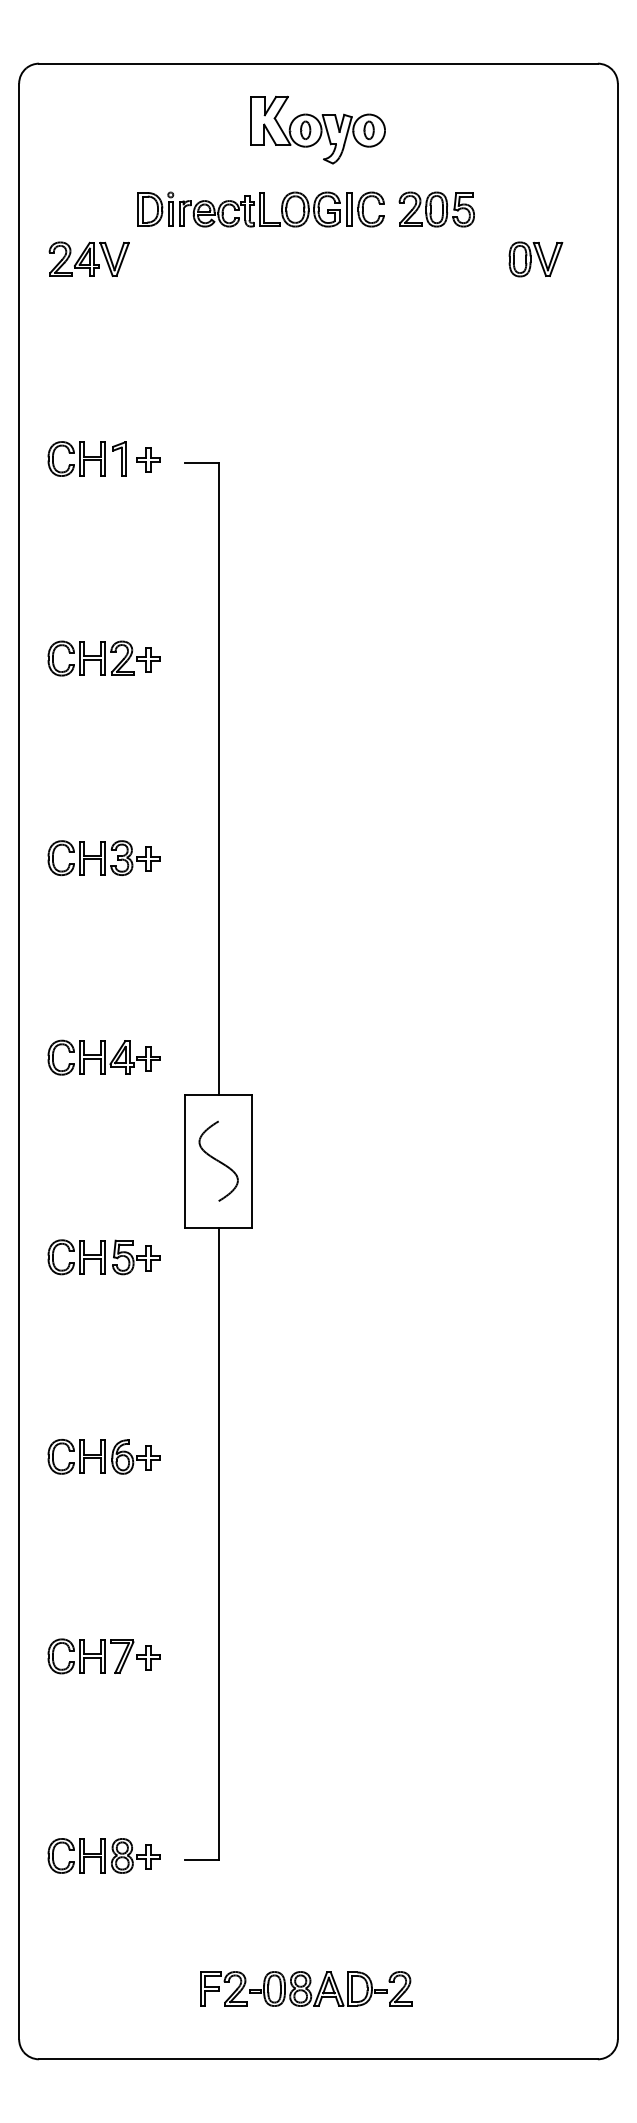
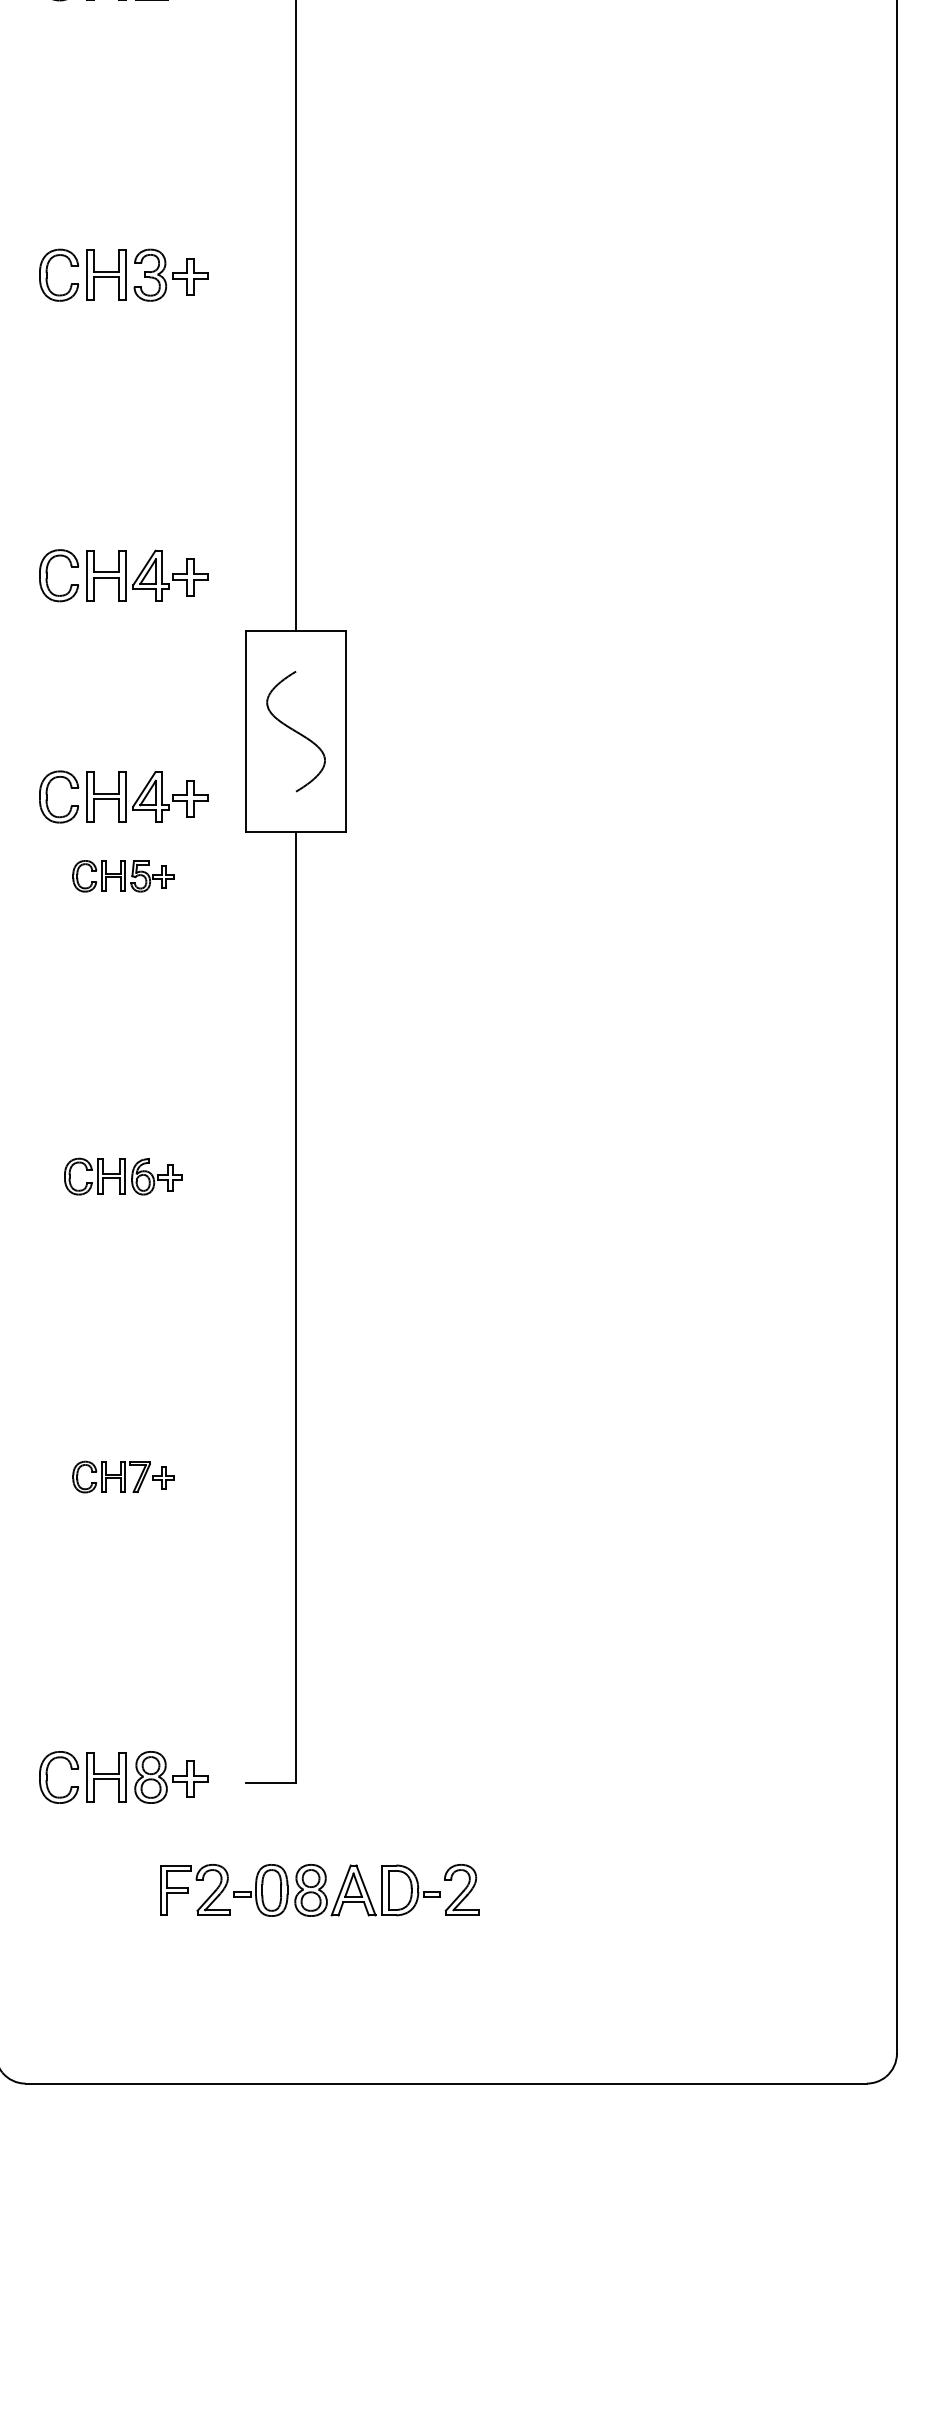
part: (103, 1204) -> (122, 796), added
part: (103, 1257) -> (122, 876), size x0.6
part: (103, 1456) -> (122, 1176), size x0.7
part: (103, 1656) -> (122, 1477), size x0.6
part: (306, 1988) -> (319, 1889), moved

